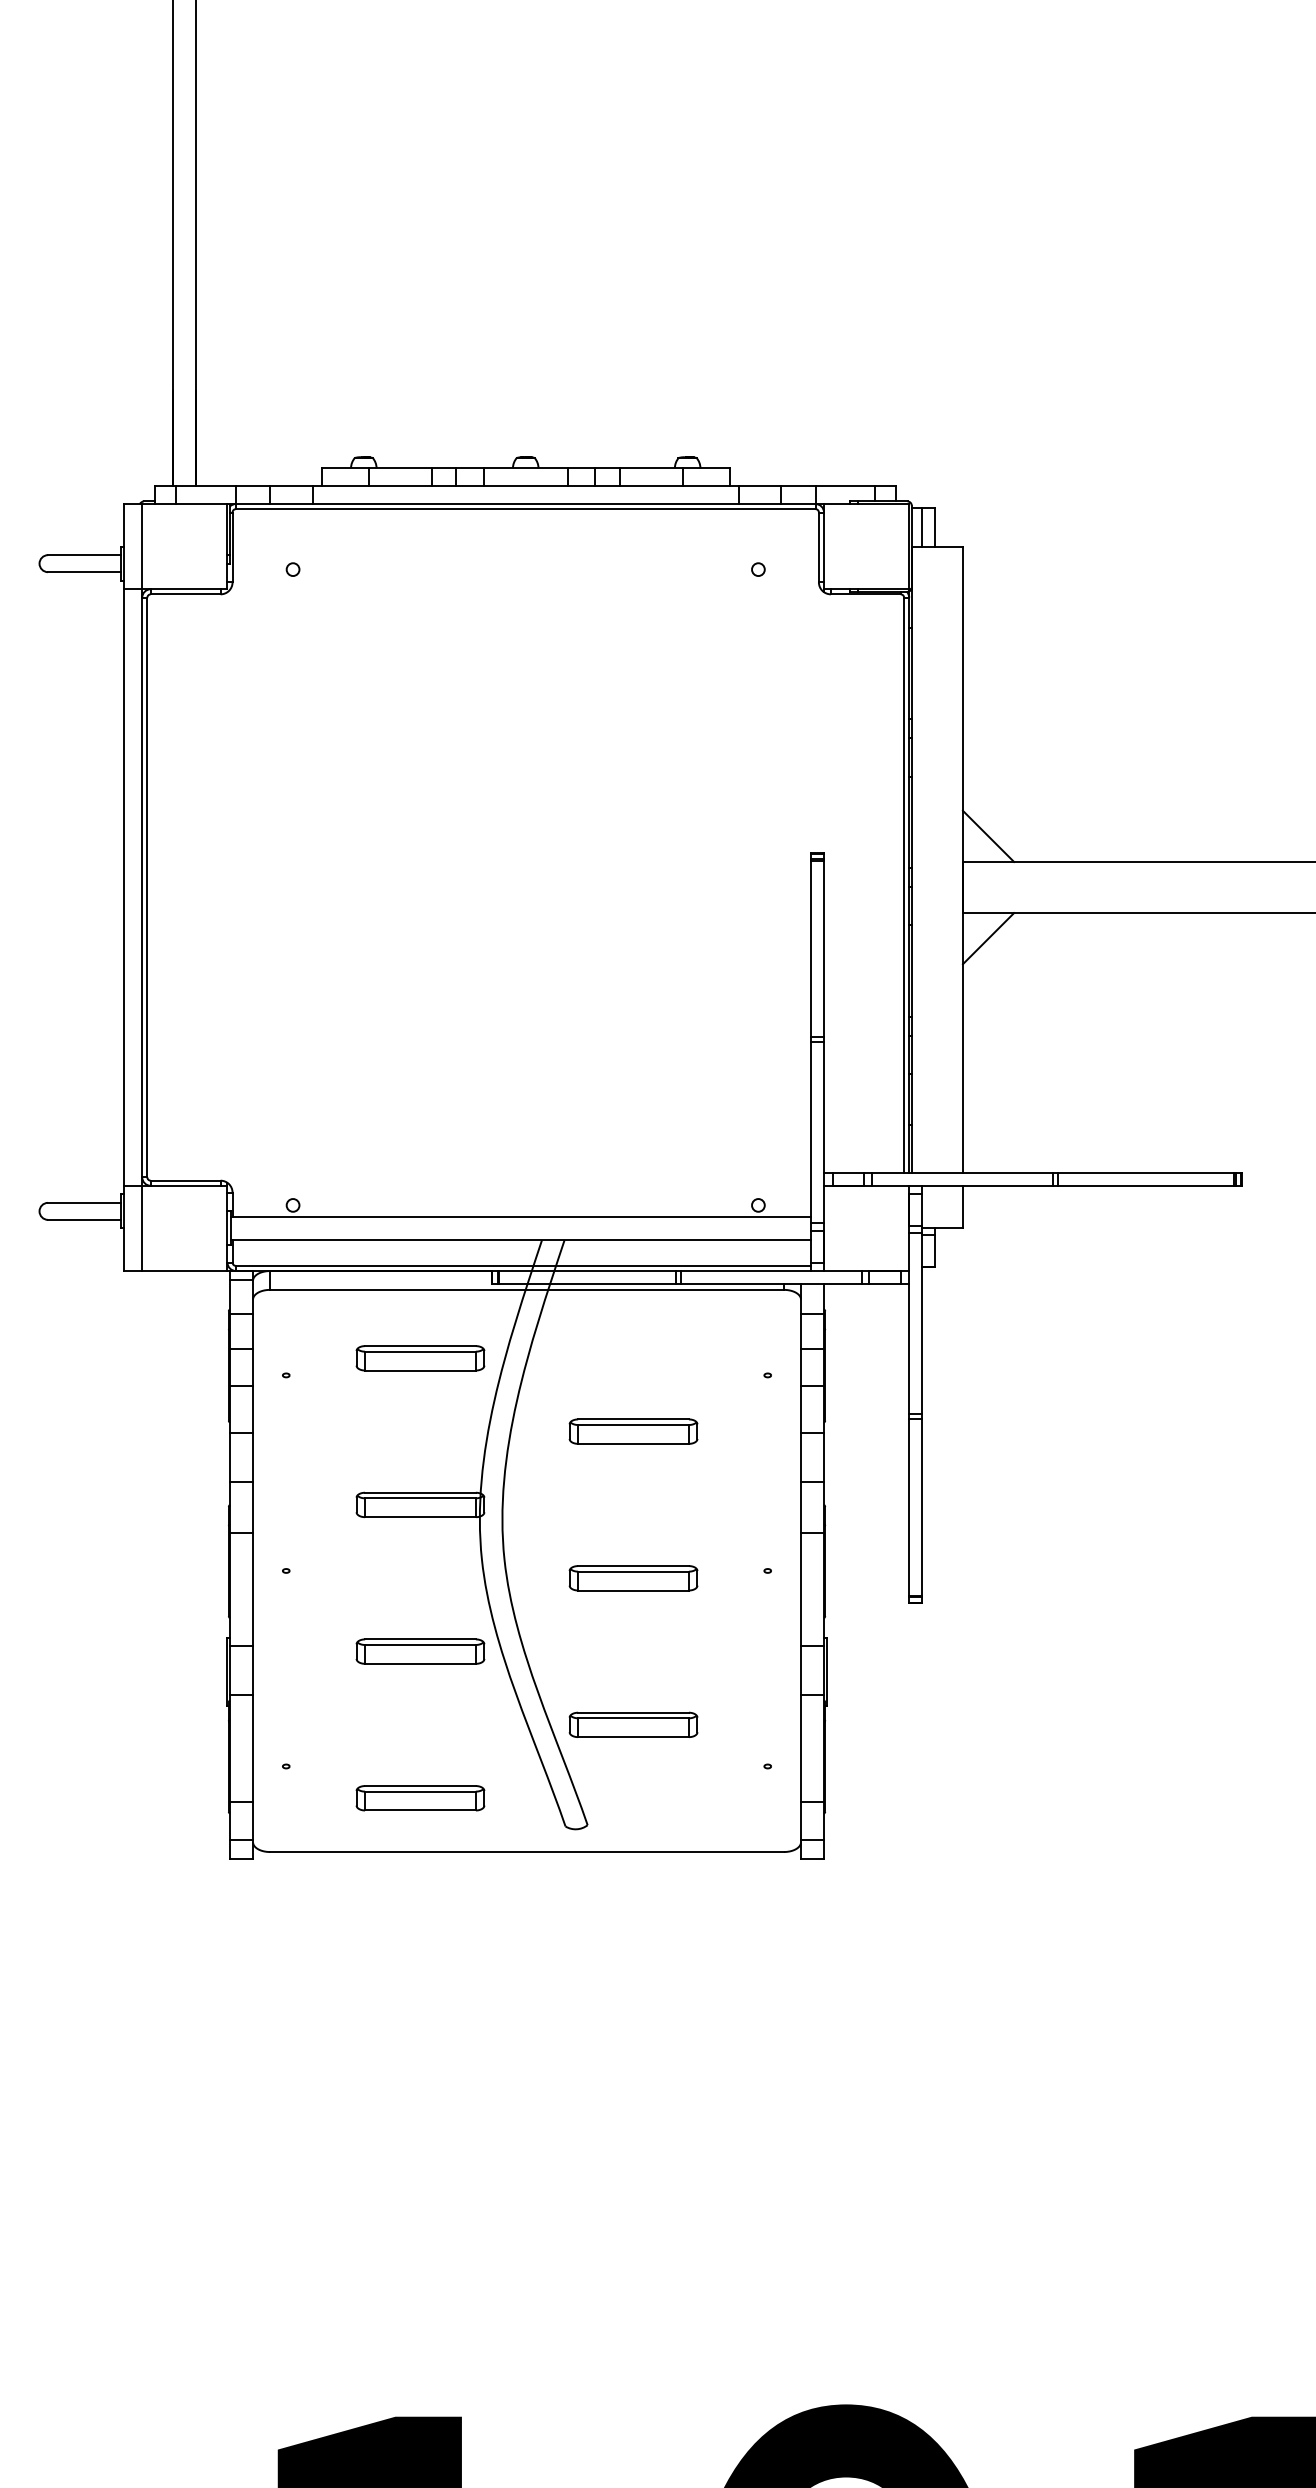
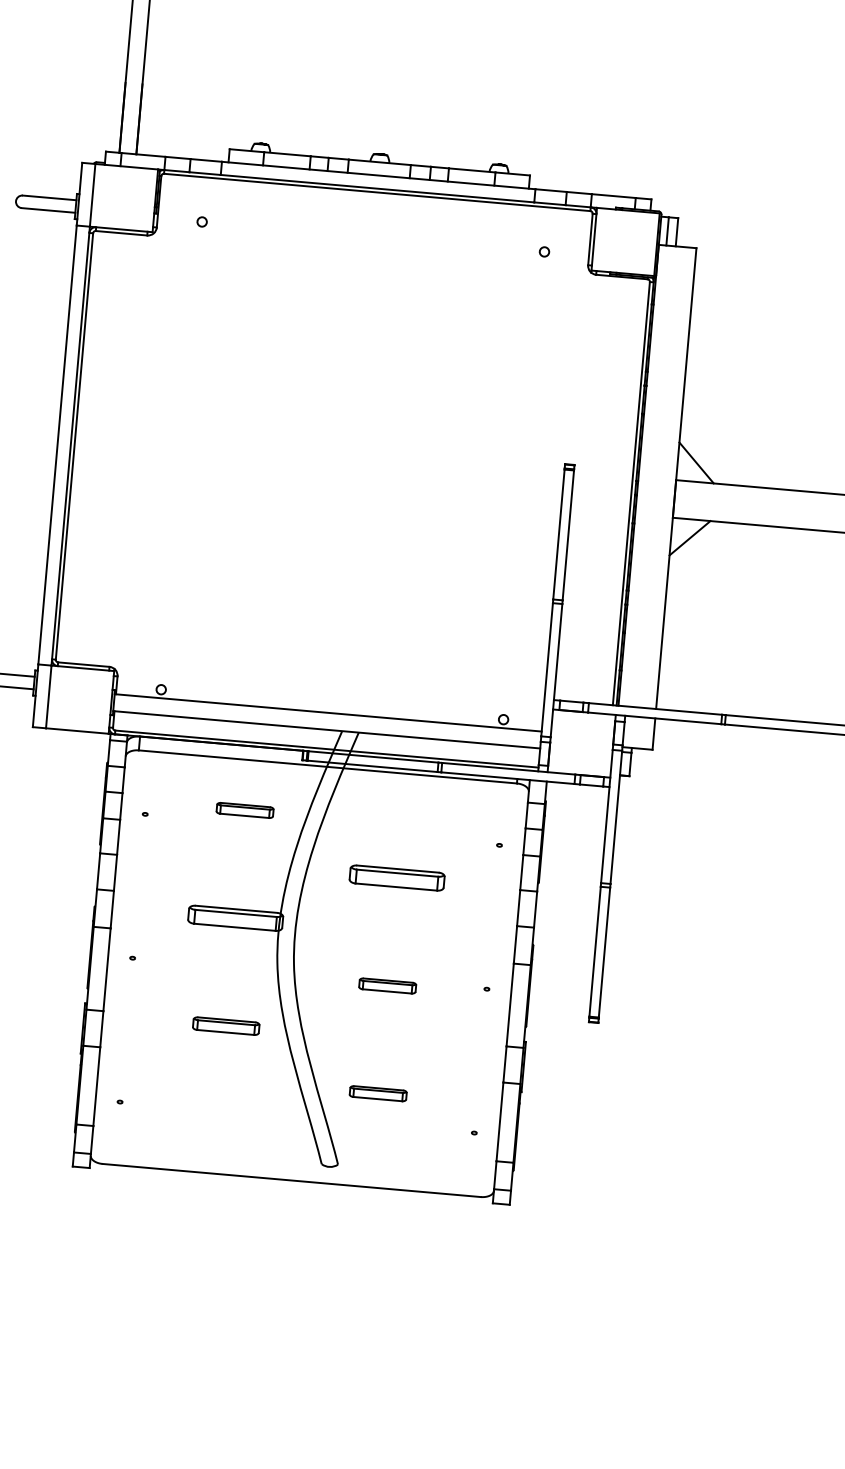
part: (420, 1358) -> (245, 810), size x0.6
part: (633, 1578) -> (387, 986), size x0.6
part: (420, 1651) -> (226, 1026), size x0.7
part: (633, 1724) -> (378, 1093), size x0.6
part: (420, 1798) -> (216, 1134), removed

